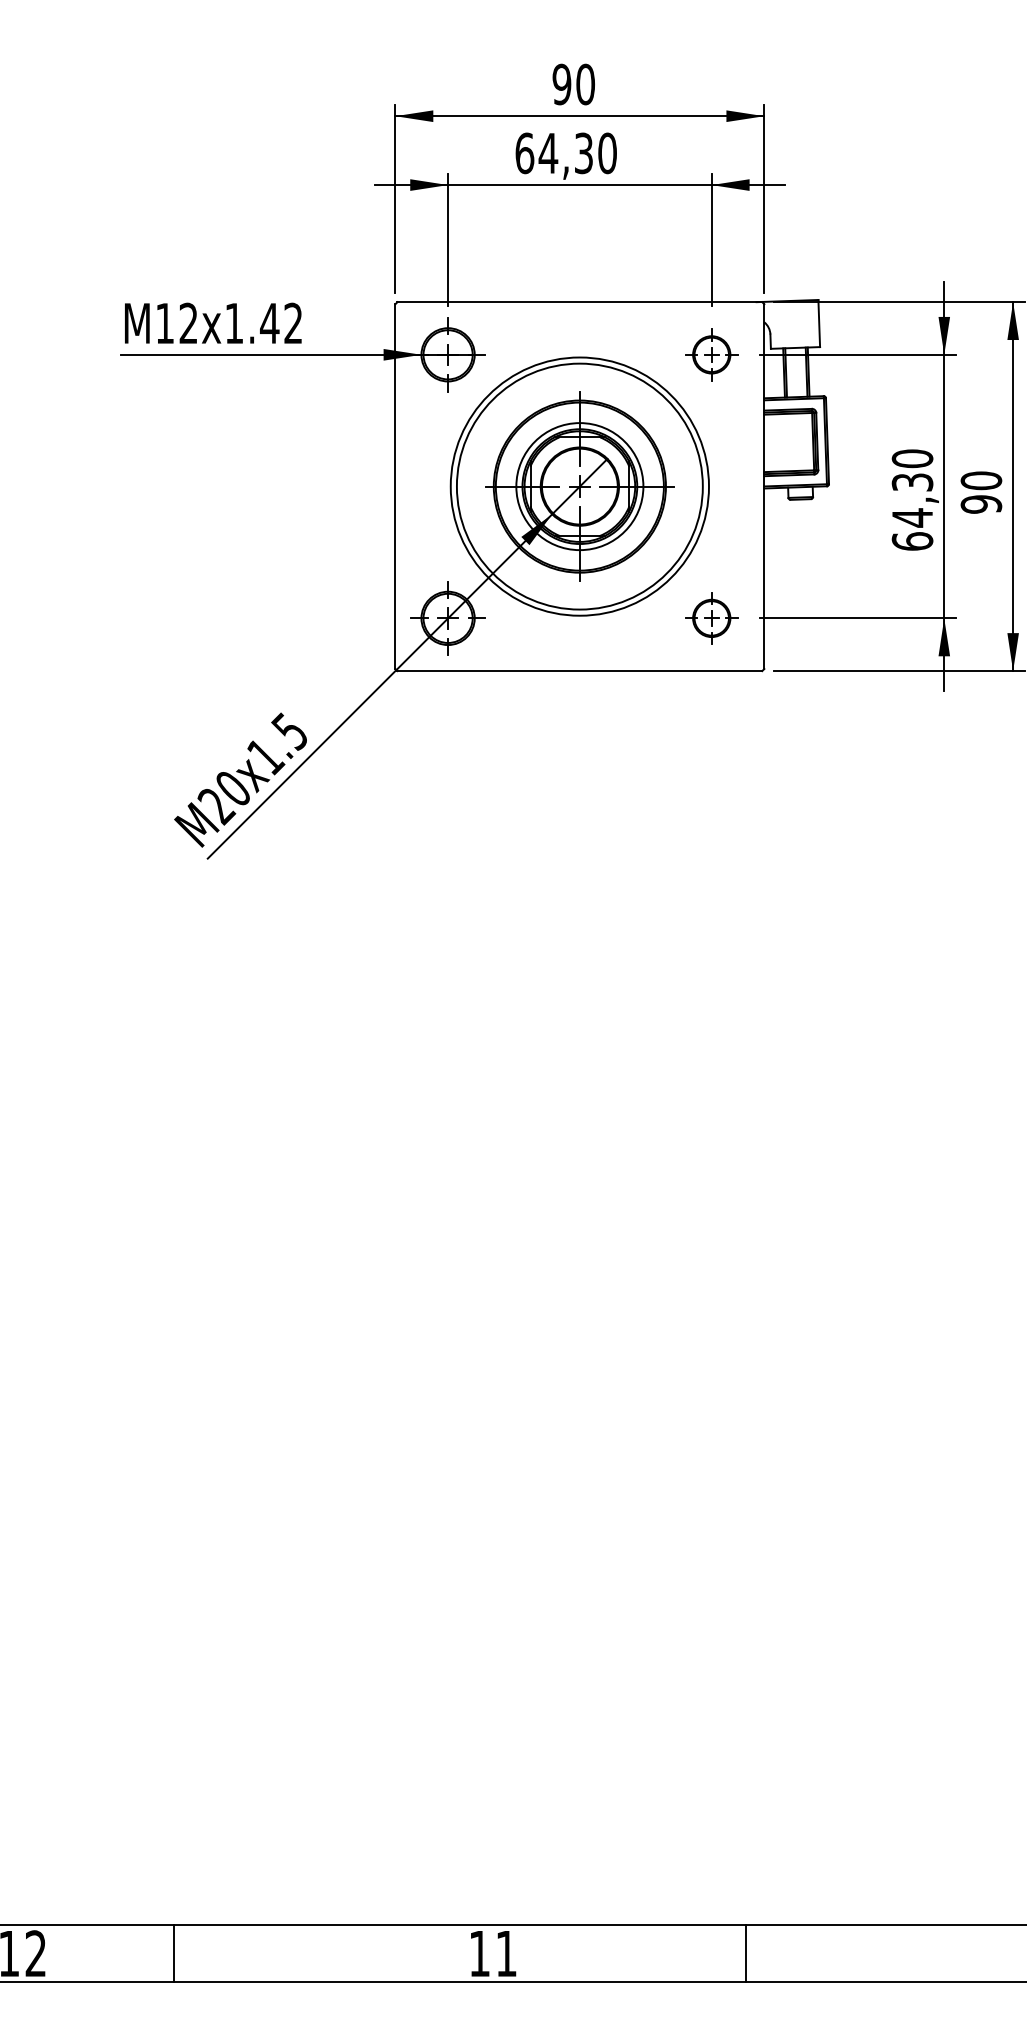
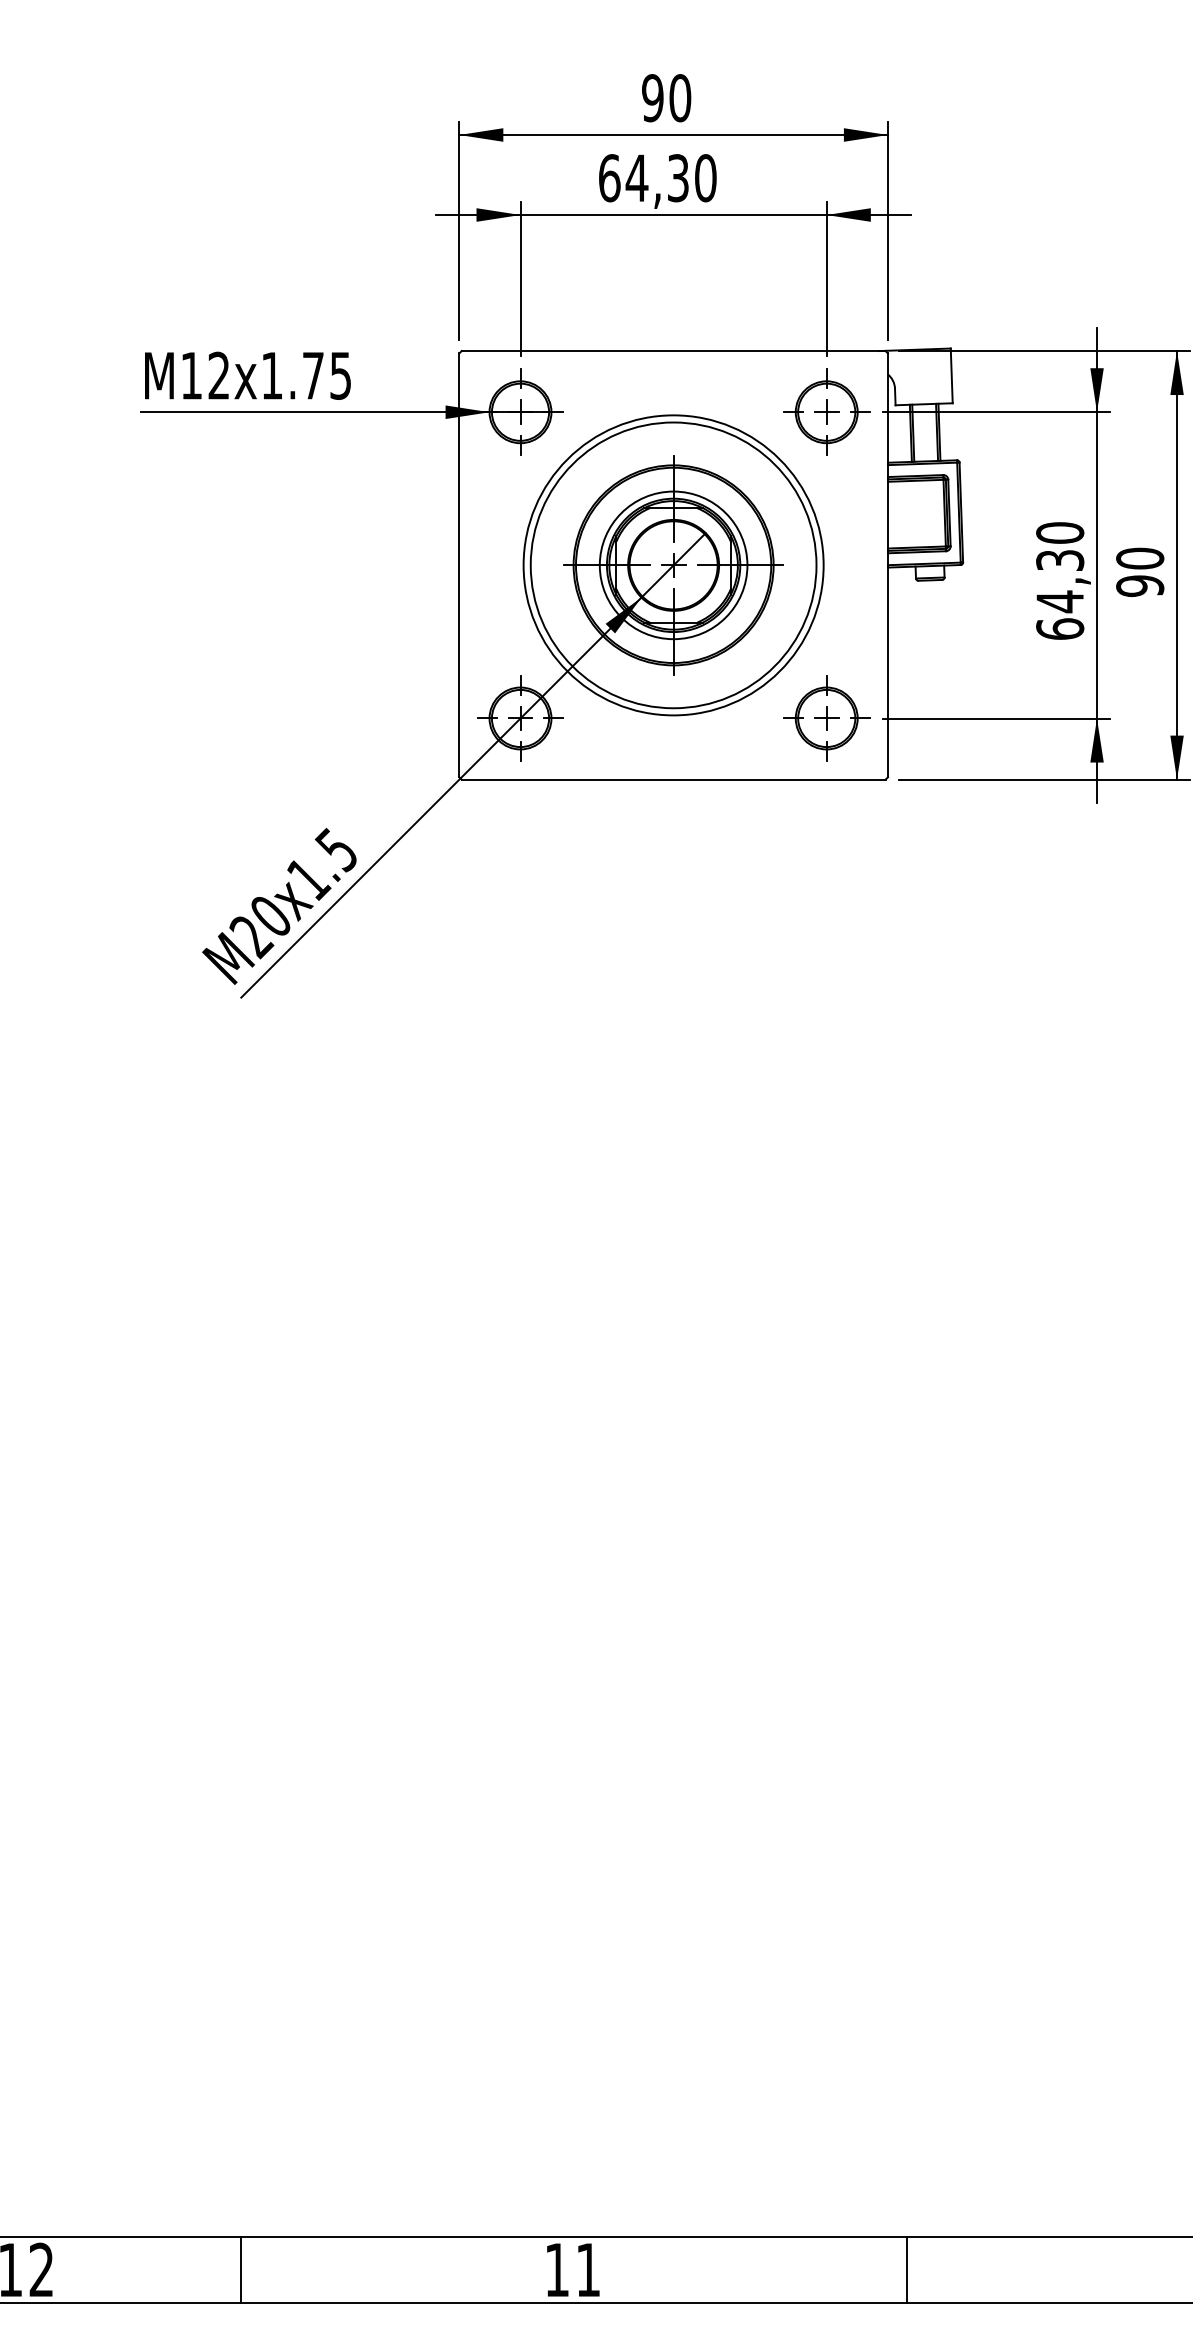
text: (281, 323) -> (326, 375), M12x1.42 -> M12x1.75
part: (711, 354) -> (826, 411), size x1.43
part: (711, 618) -> (826, 718), size x1.43
line: (174, 1953) -> (240, 2269), moved
line: (746, 1953) -> (907, 2269), moved

